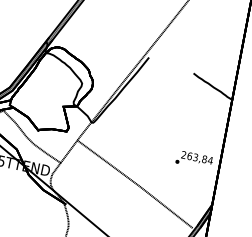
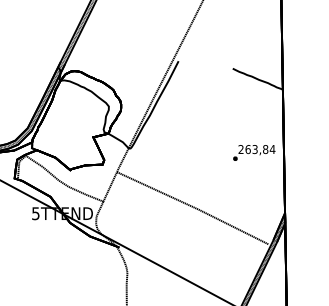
text: (194, 159) -> (254, 152), moved

